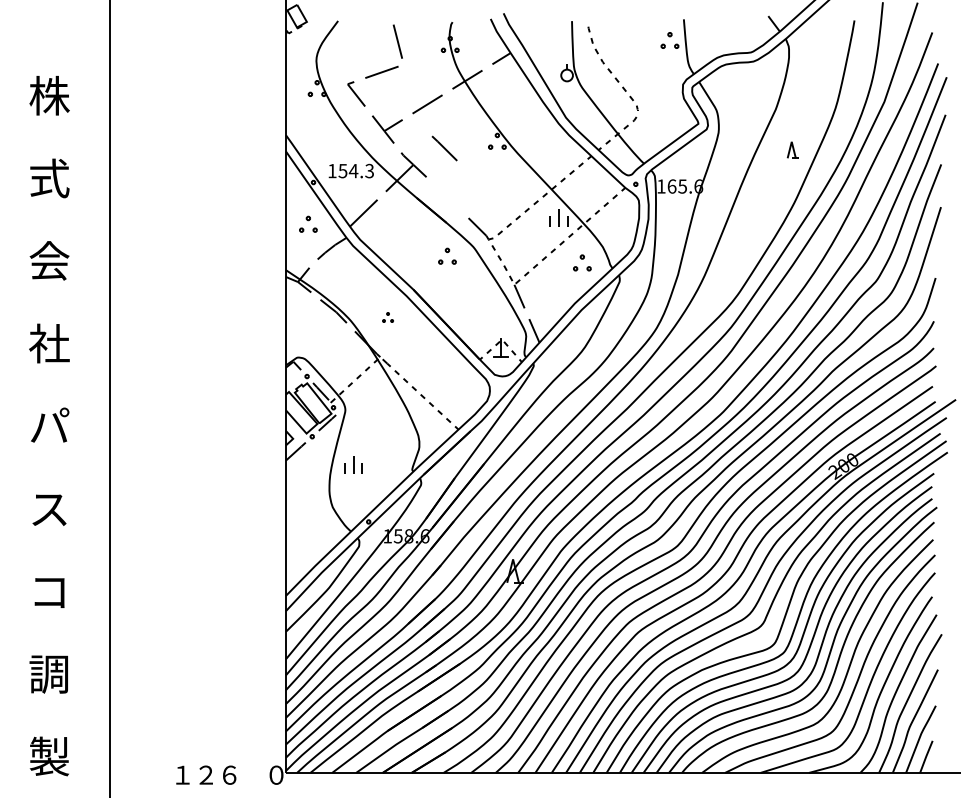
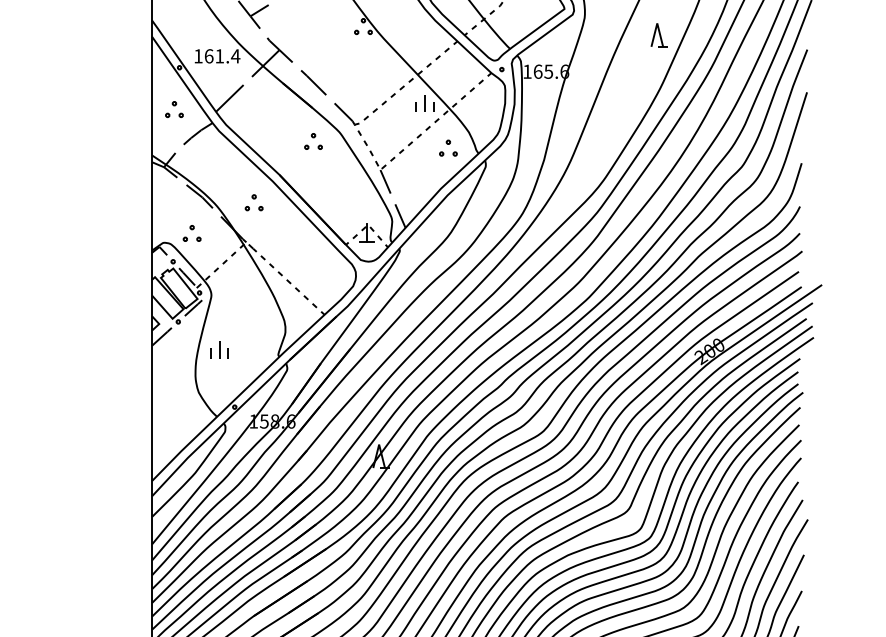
line: (444, 148) -> (313, 82), moved
part: (792, 150) -> (658, 35), size x1.43
text: (356, 170) -> (222, 55), 154.3 -> 161.4
part: (387, 317) -> (253, 202), size x1.67
part: (325, 347) -> (191, 232), added

